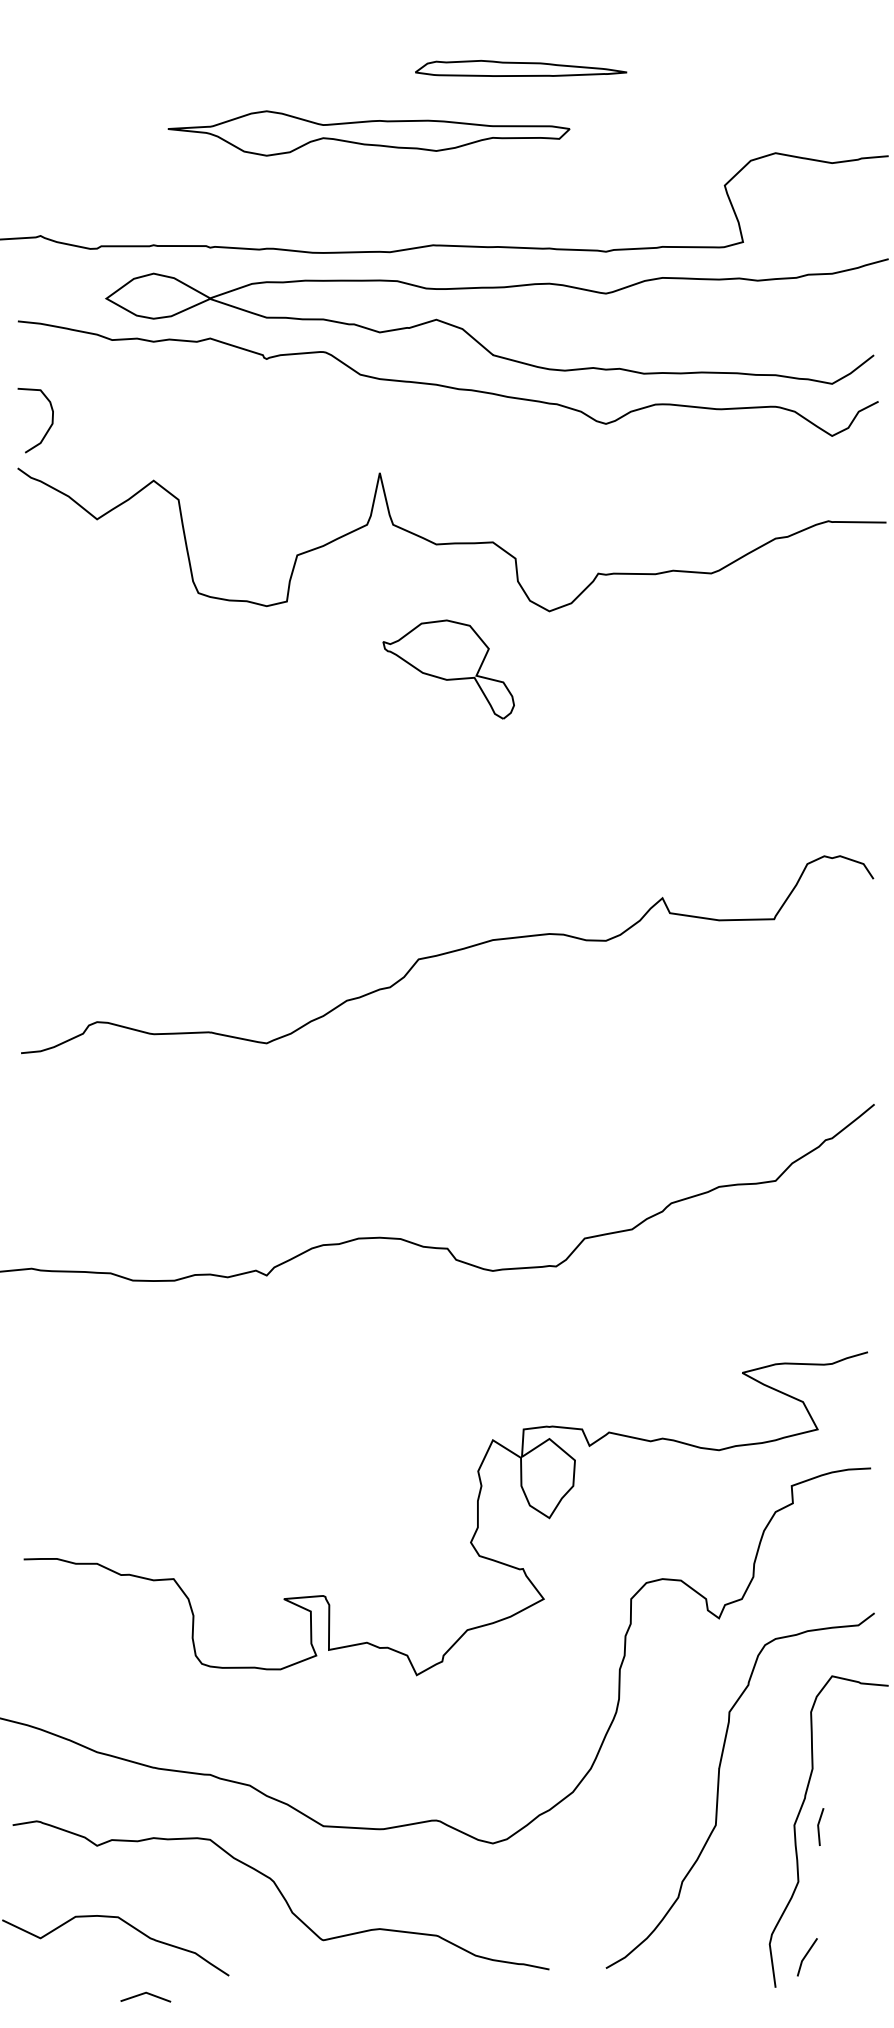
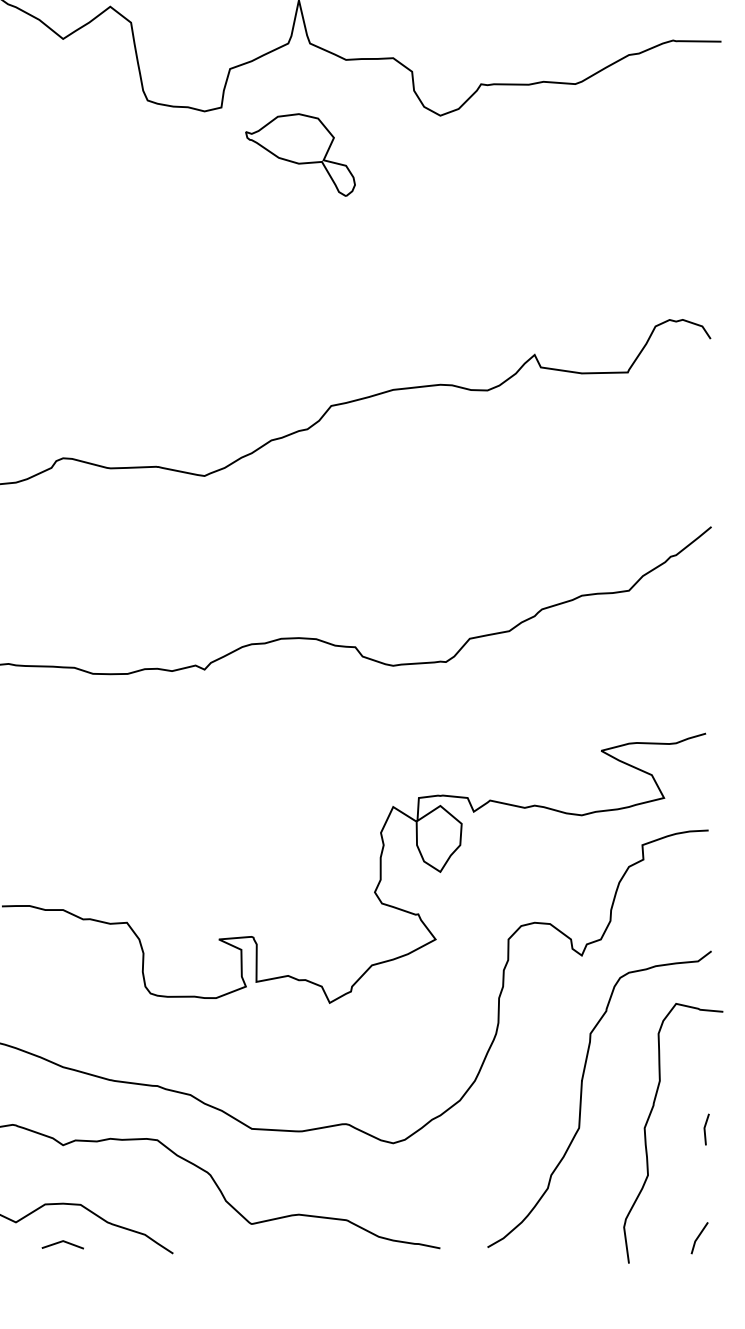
part: (448, 669) -> (300, 155), moved
line: (819, 1826) -> (705, 1129), moved
line: (806, 1956) -> (698, 1237), moved
line: (144, 1994) -> (61, 1242), moved

